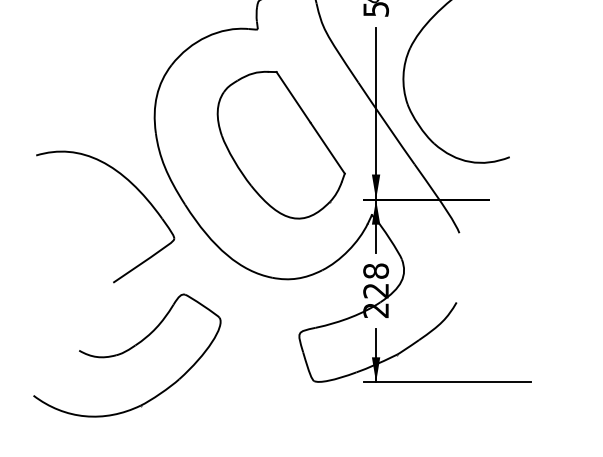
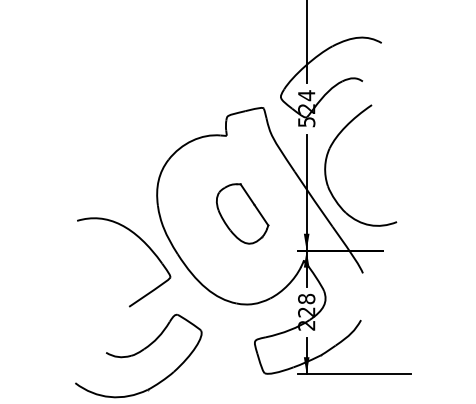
part: (281, 144) -> (242, 213), size x0.6

